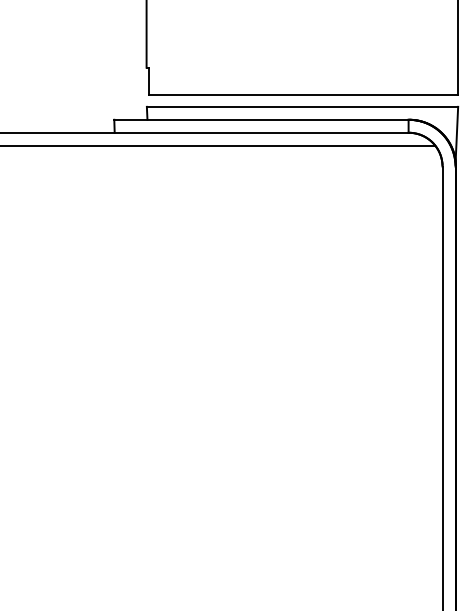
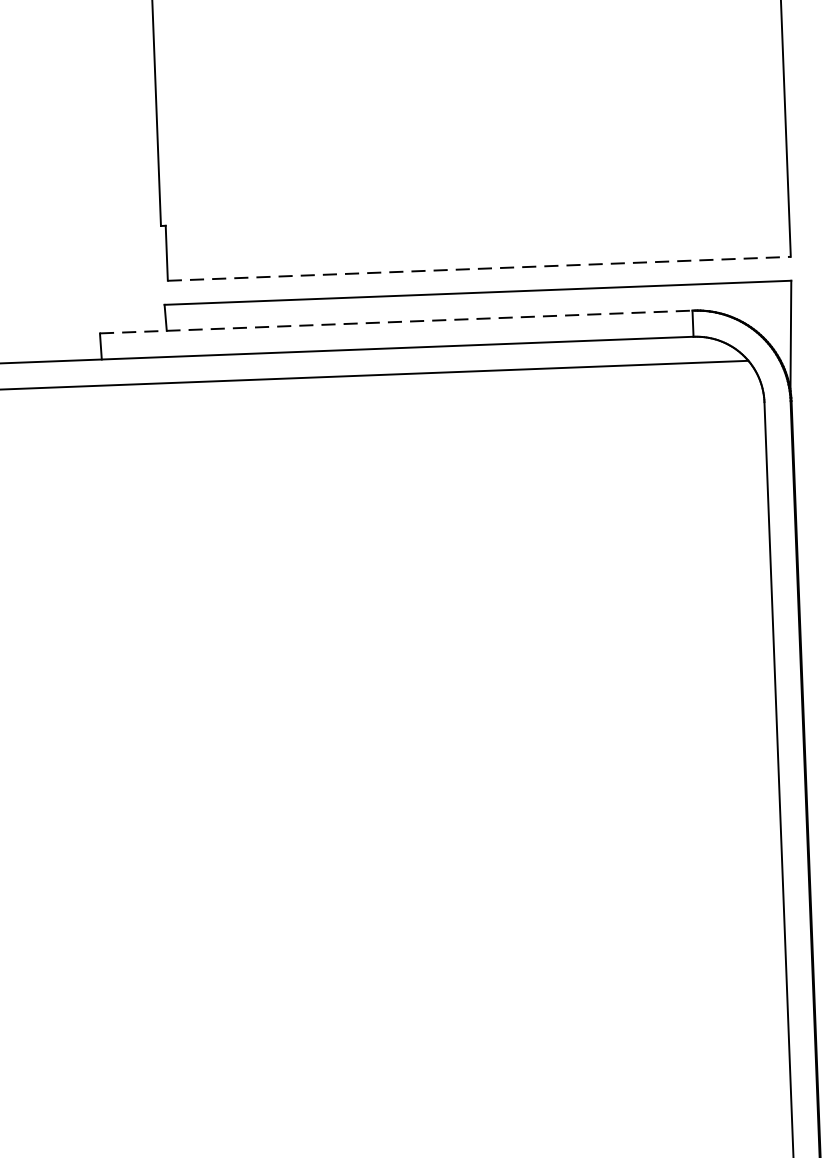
line: (303, 94) -> (478, 267), solid -> dashed
line: (261, 119) -> (396, 321), solid -> dashed

